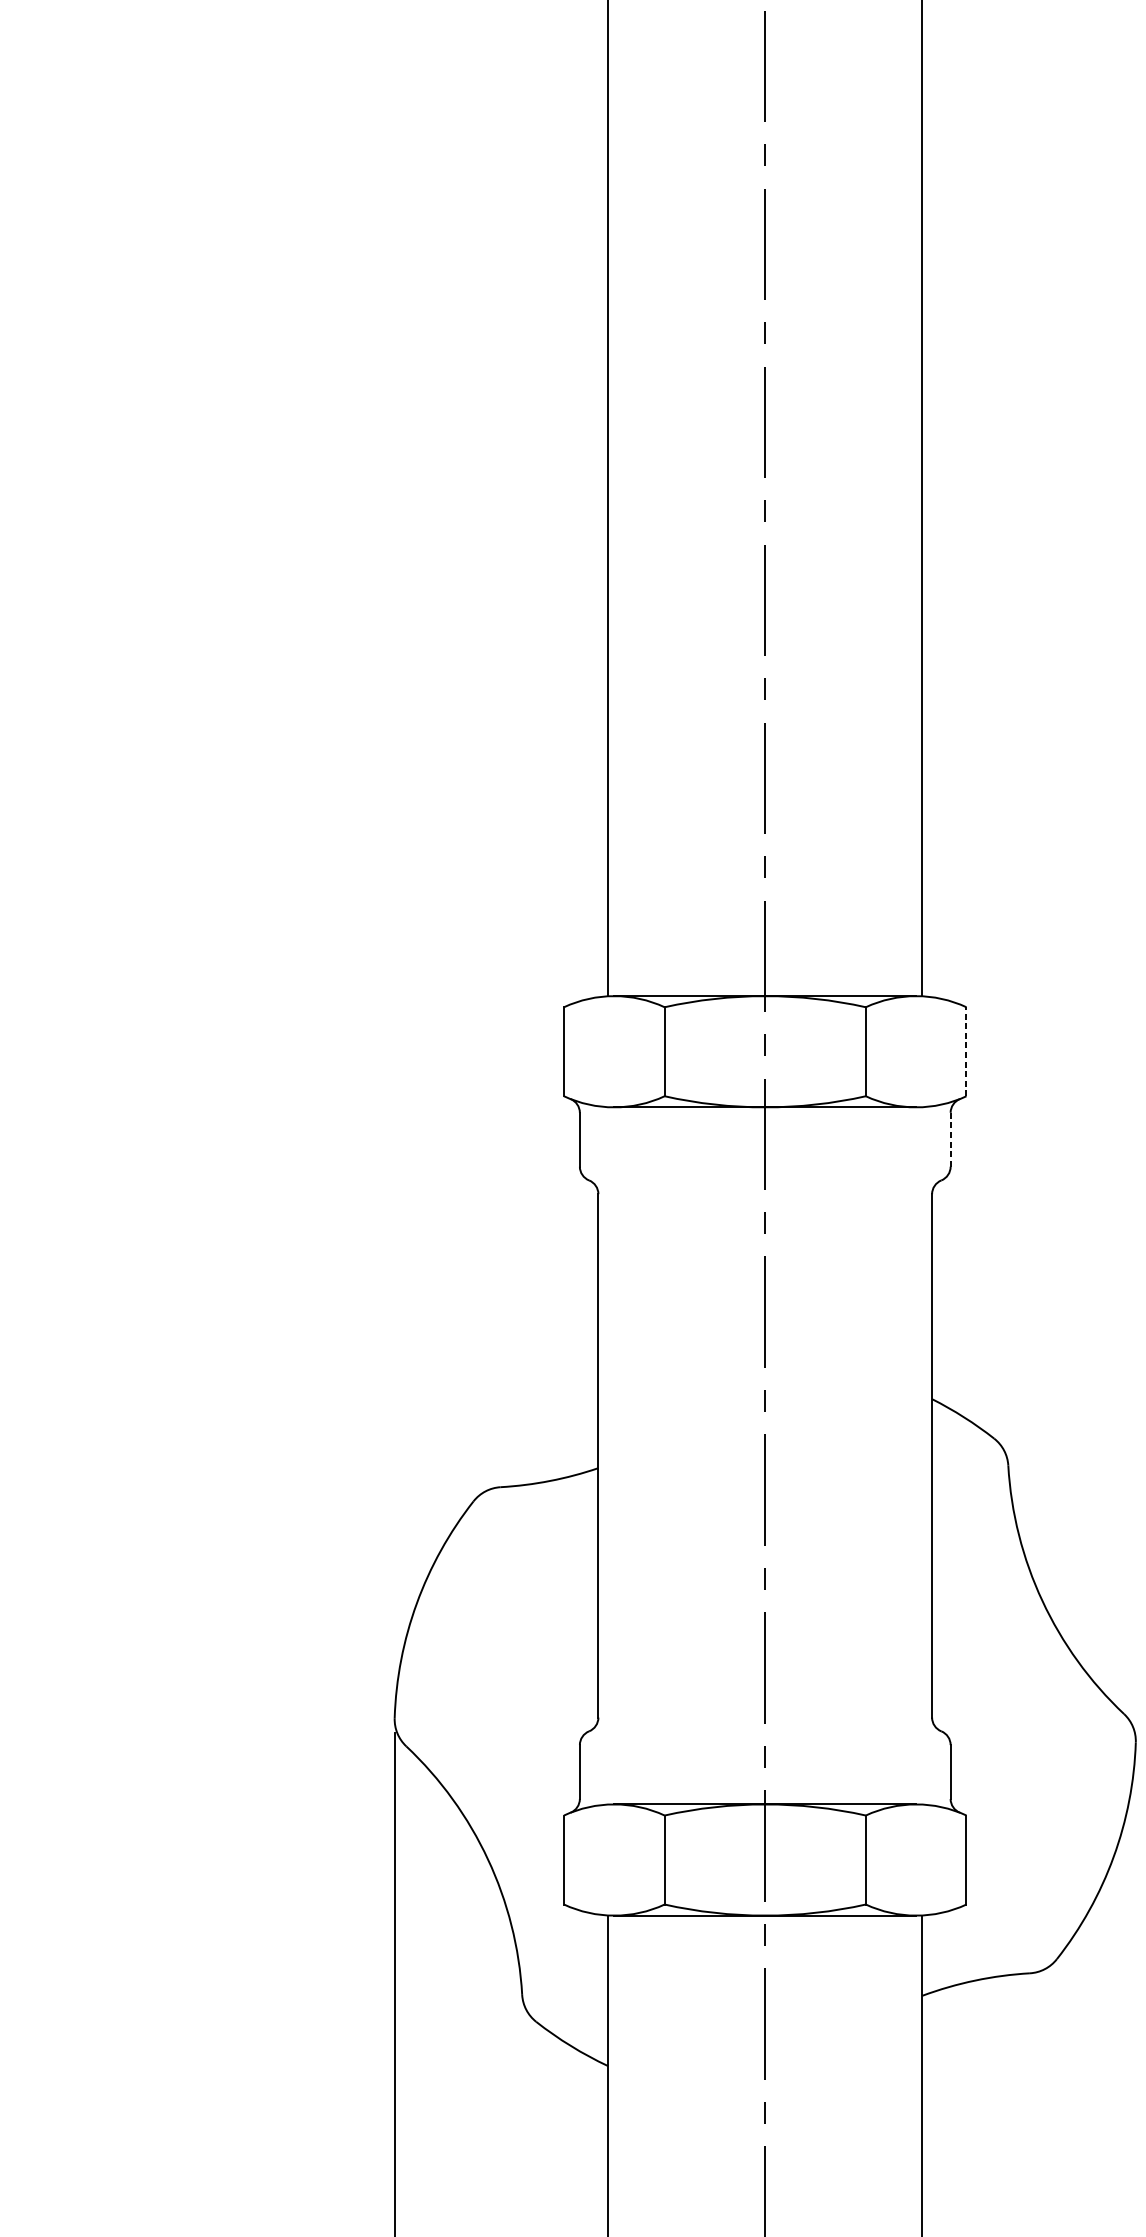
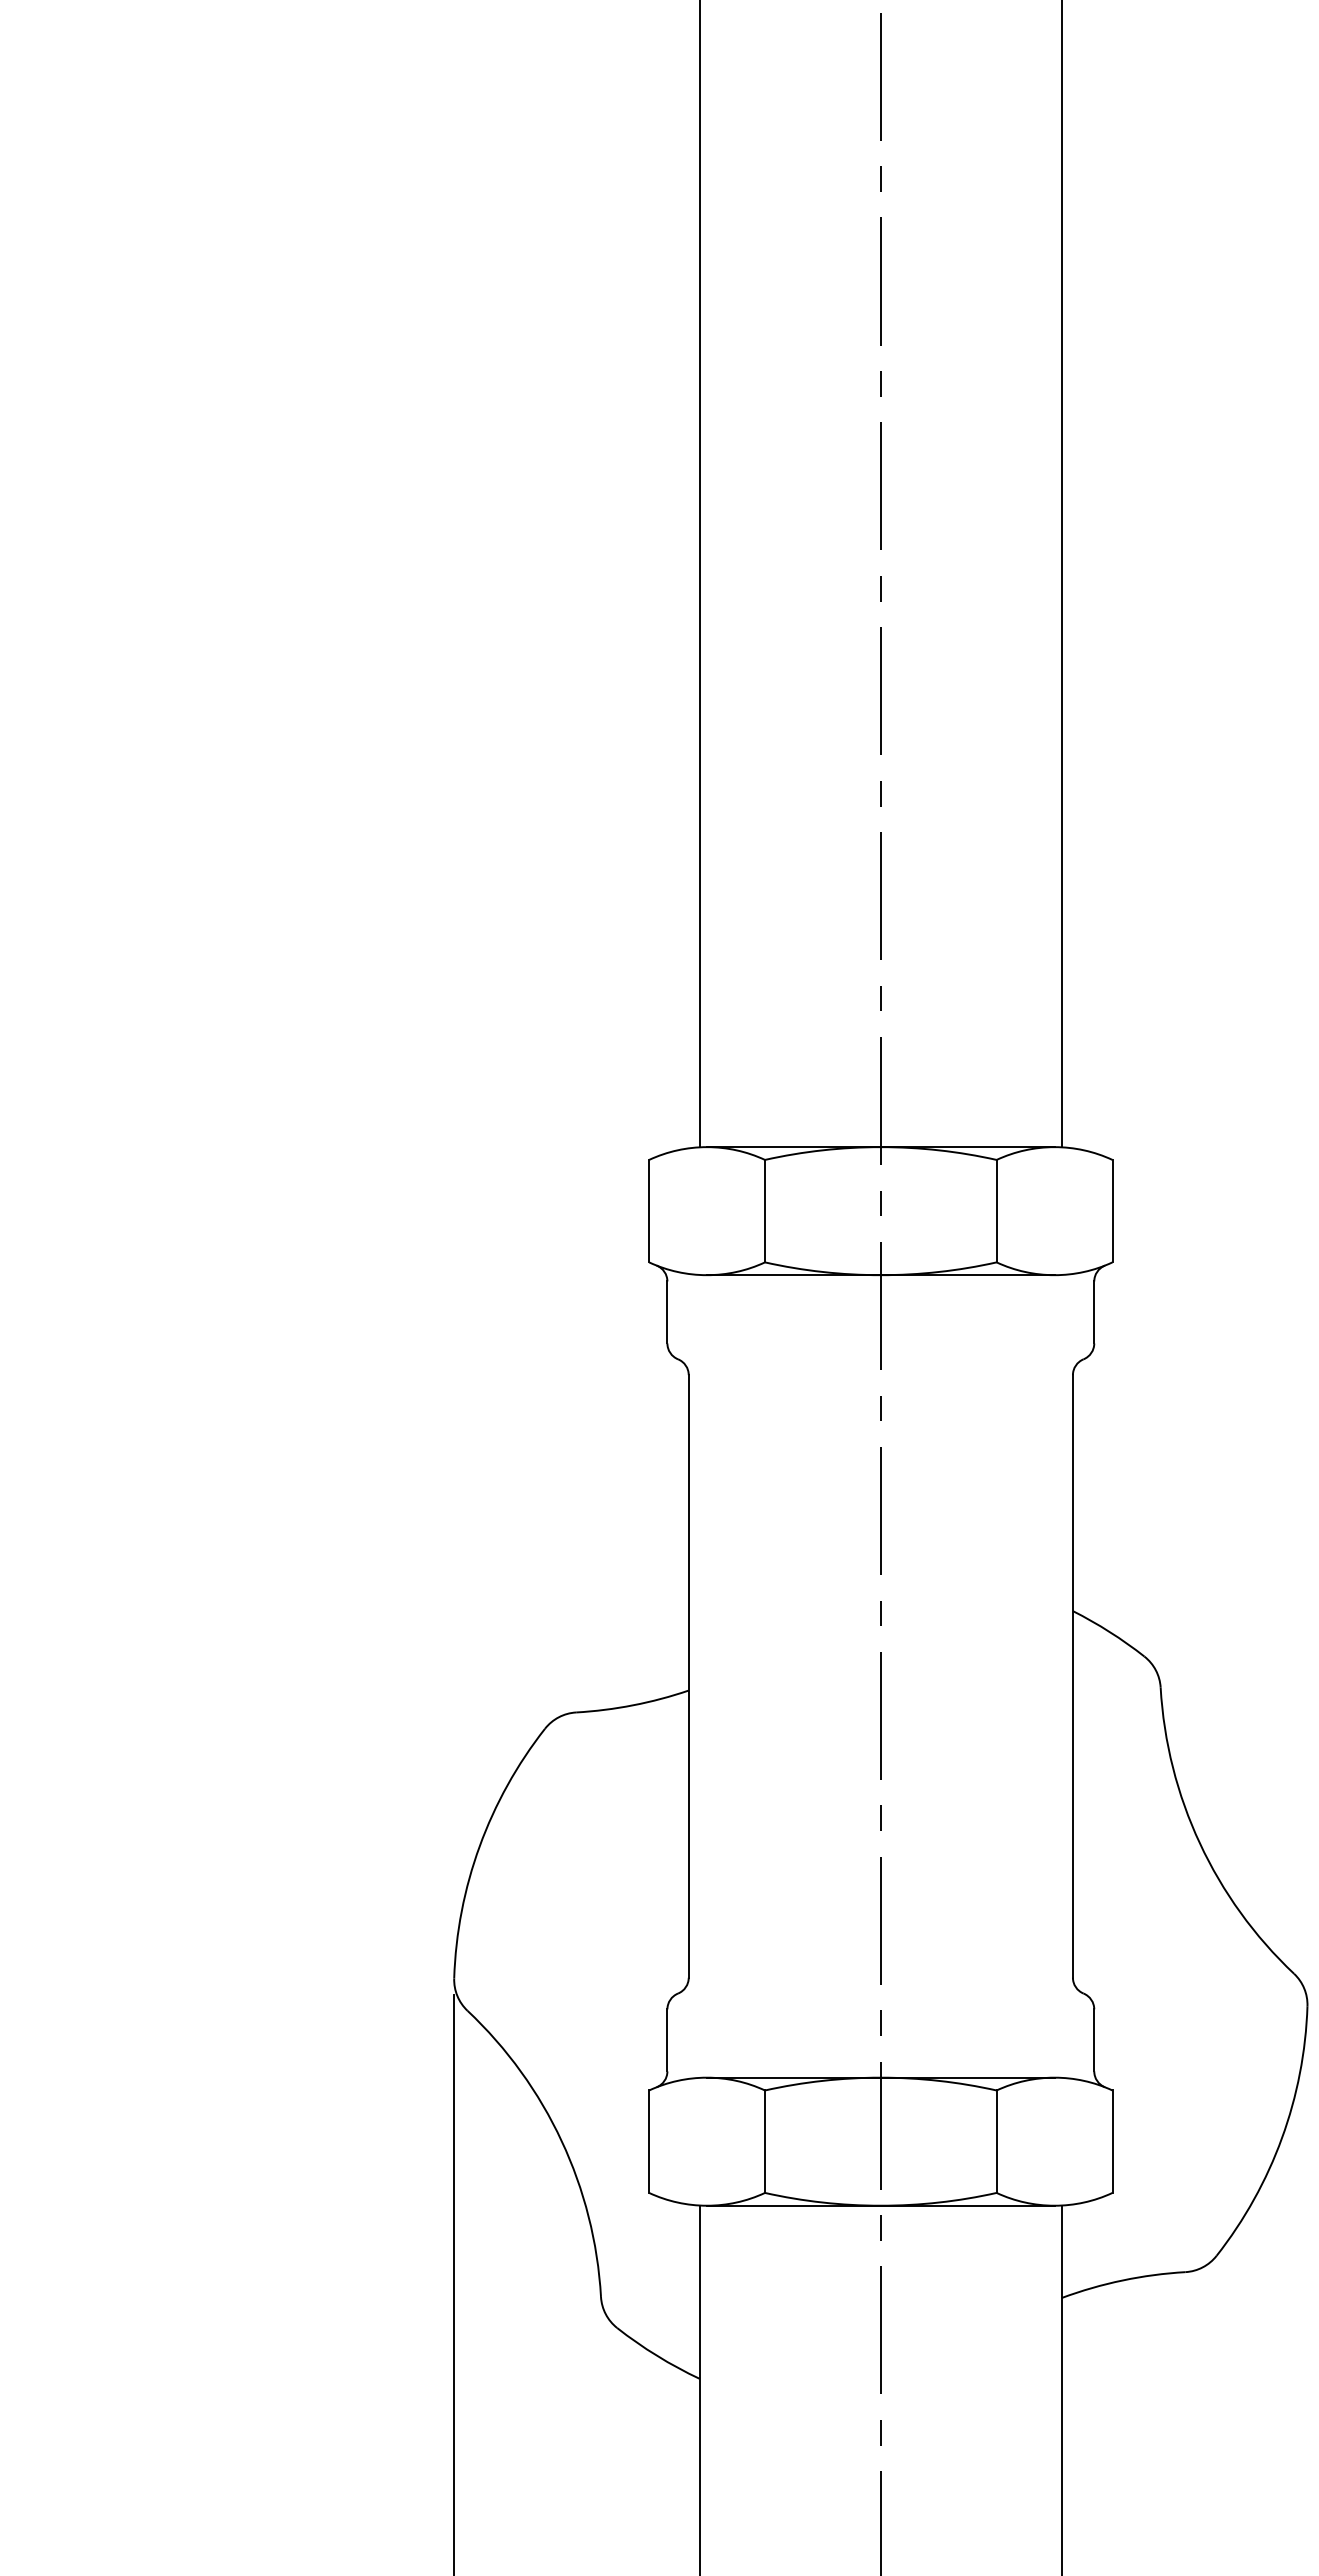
line: (966, 1051) -> (1112, 1210), dashed -> solid
line: (950, 1138) -> (1094, 1311), dashed -> solid

